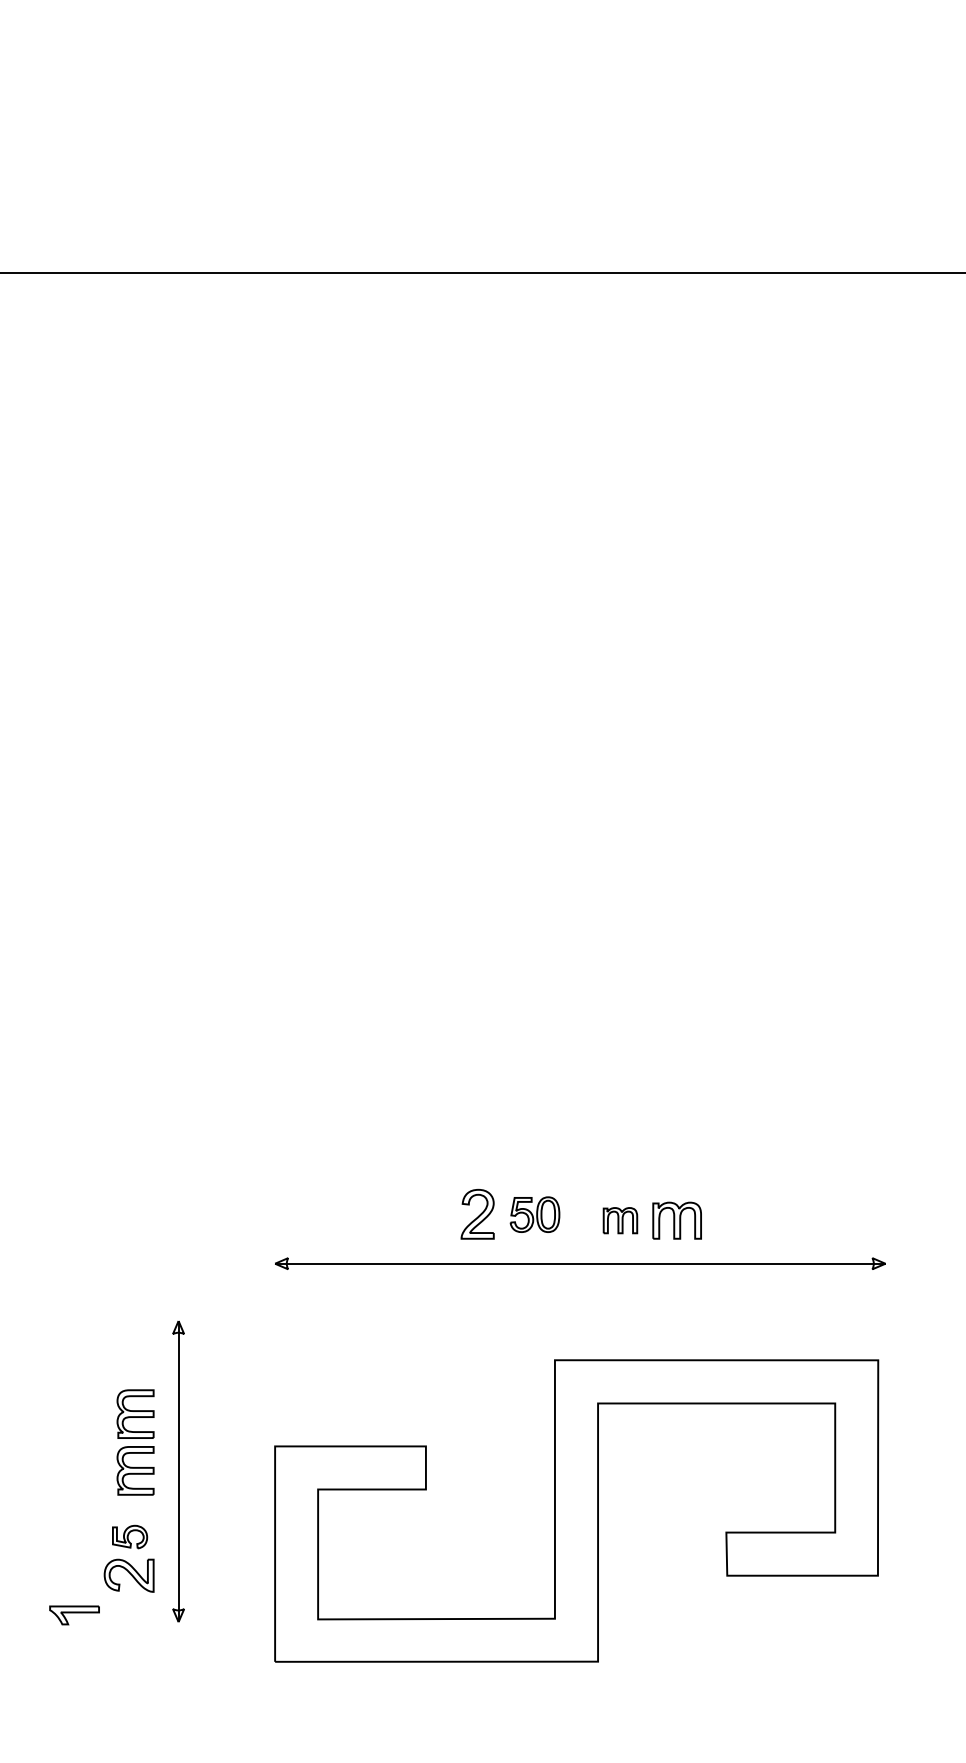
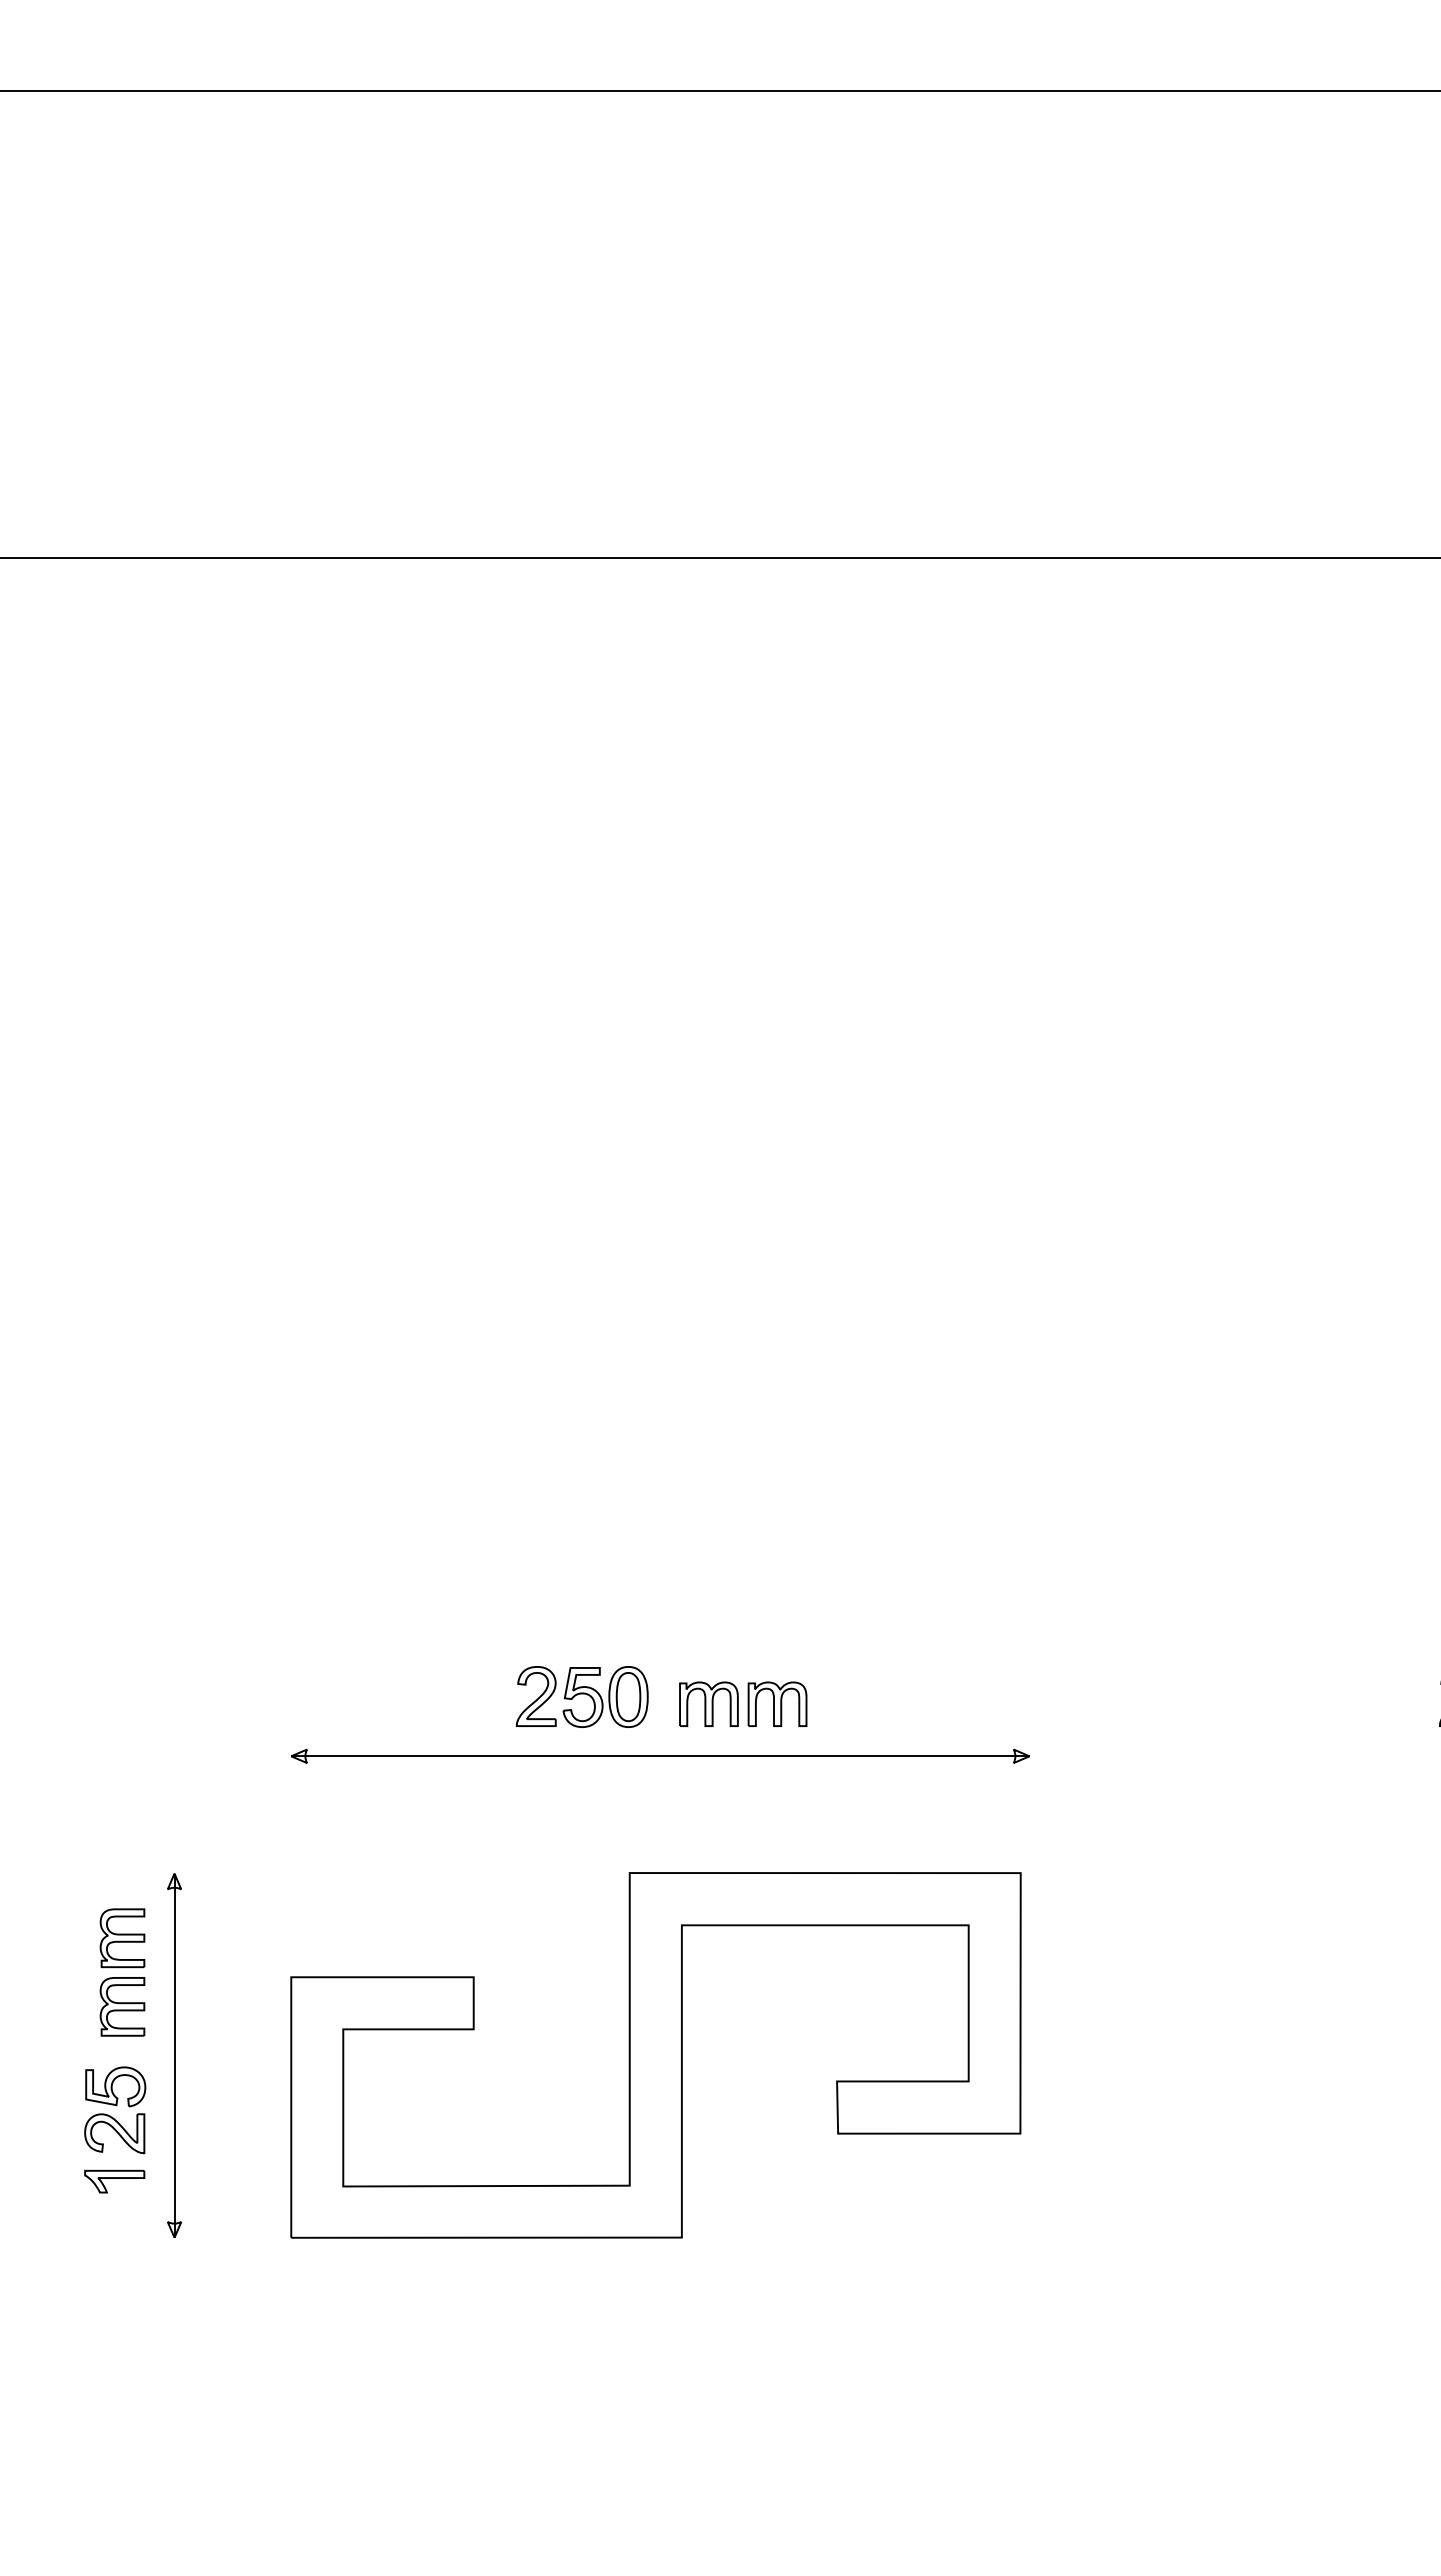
part: (534, 1214) -> (605, 1696), size x1.43
part: (620, 1220) -> (708, 1703), size x1.43
part: (178, 1471) -> (174, 2055), moved
part: (129, 1536) -> (115, 2086), size x1.43
part: (74, 1615) -> (114, 2181), moved

